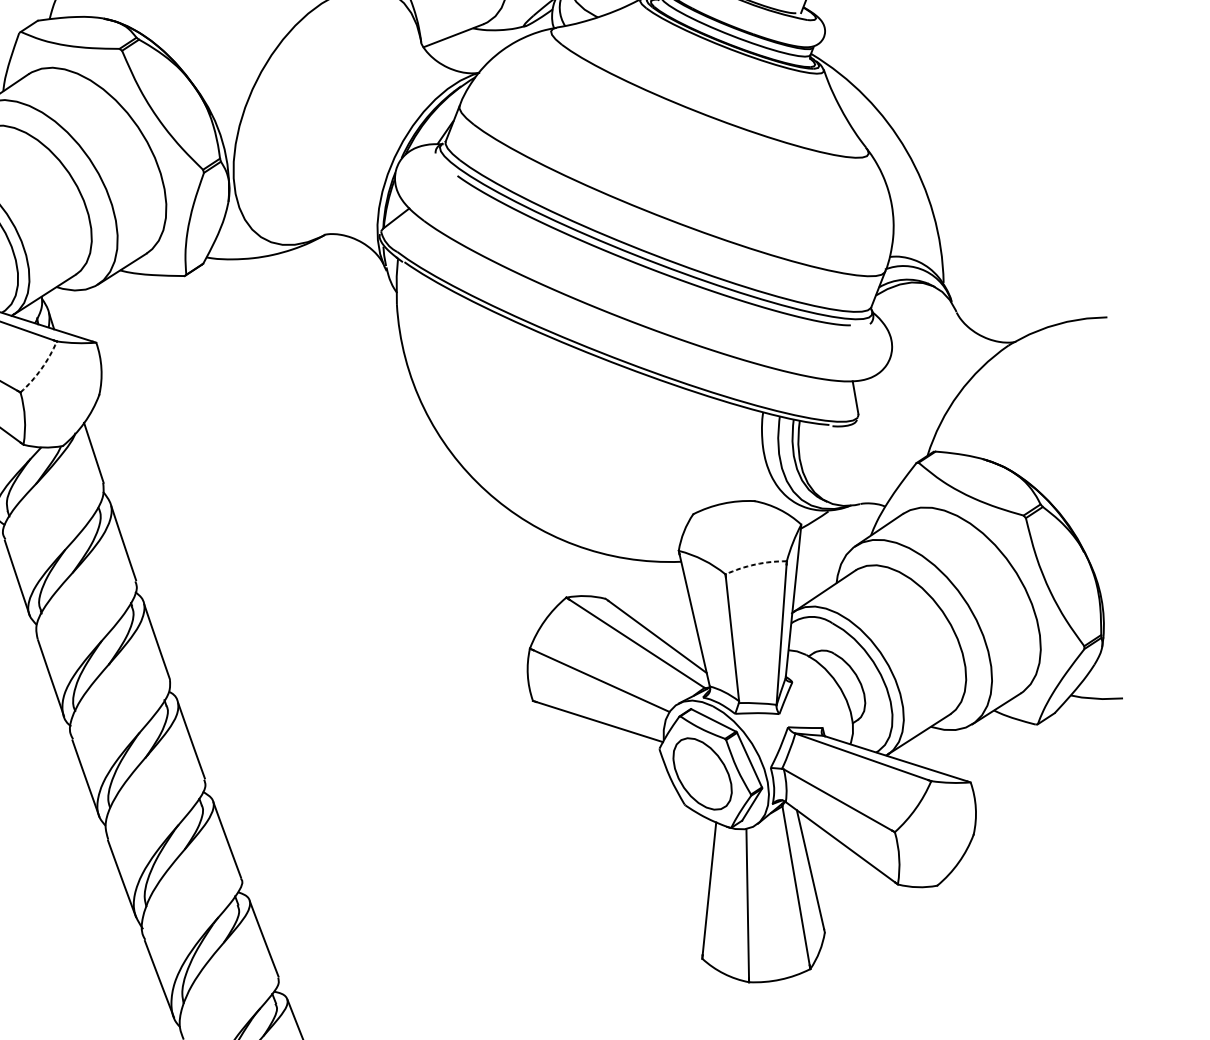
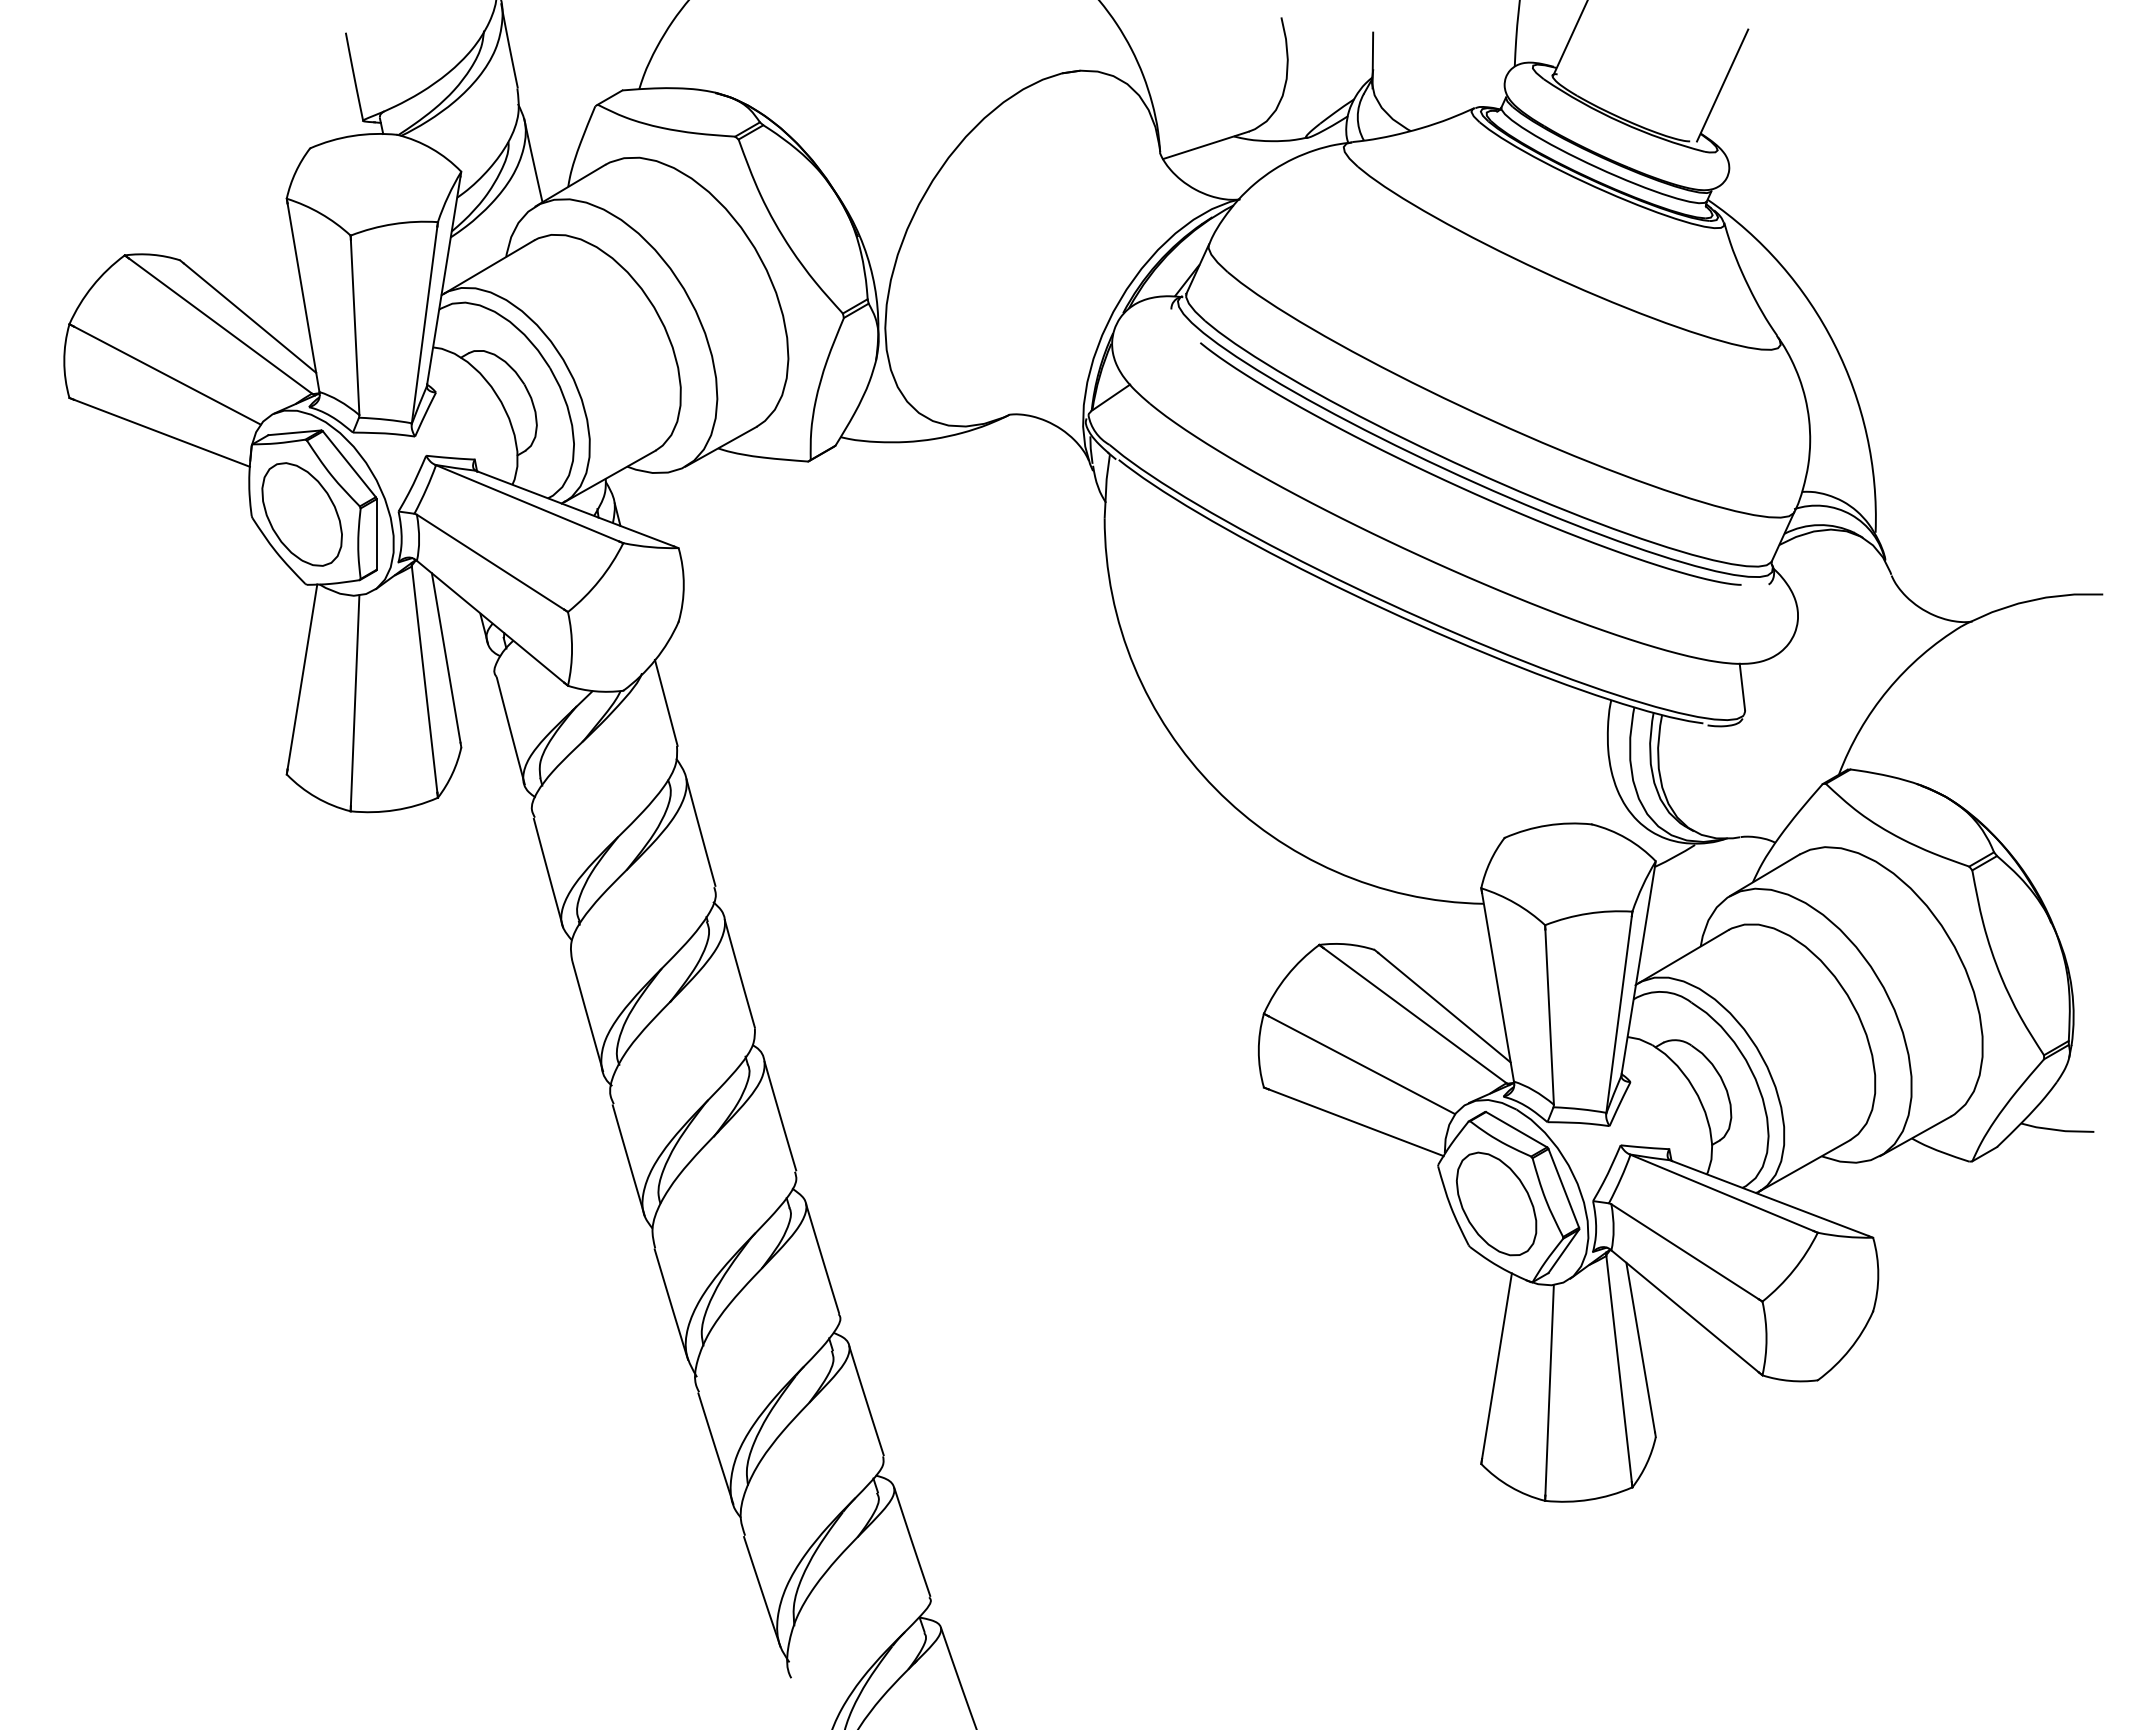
arc: (41, 368) -> (599, 580), dashed -> solid
arc: (755, 564) -> (1588, 913), dashed -> solid

